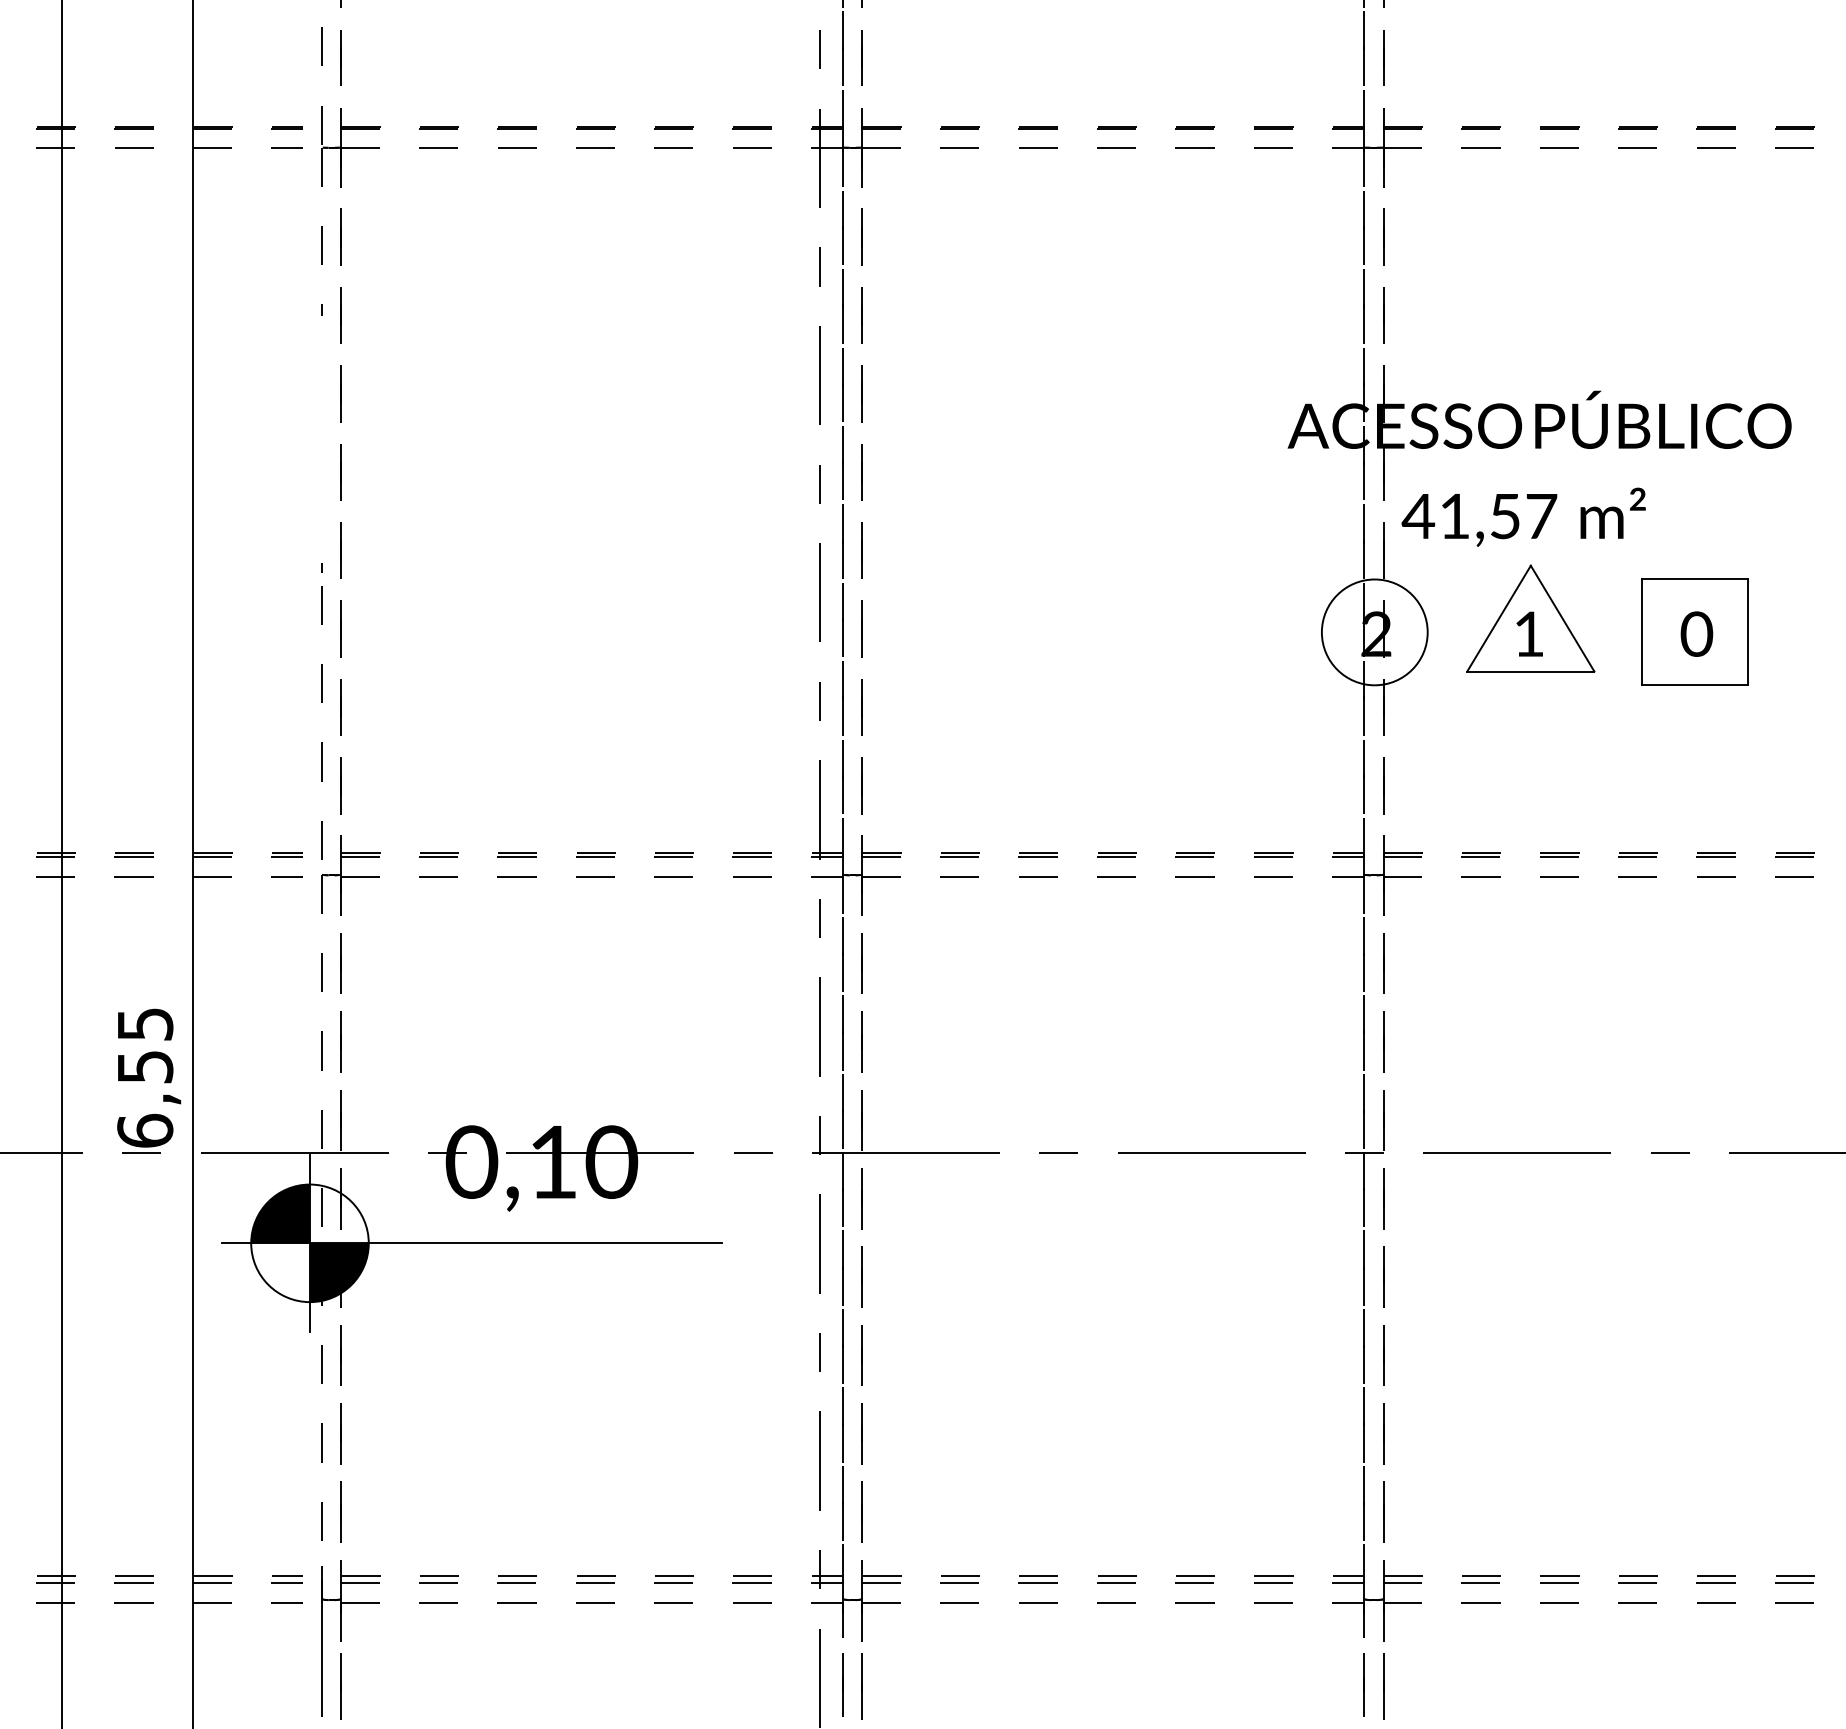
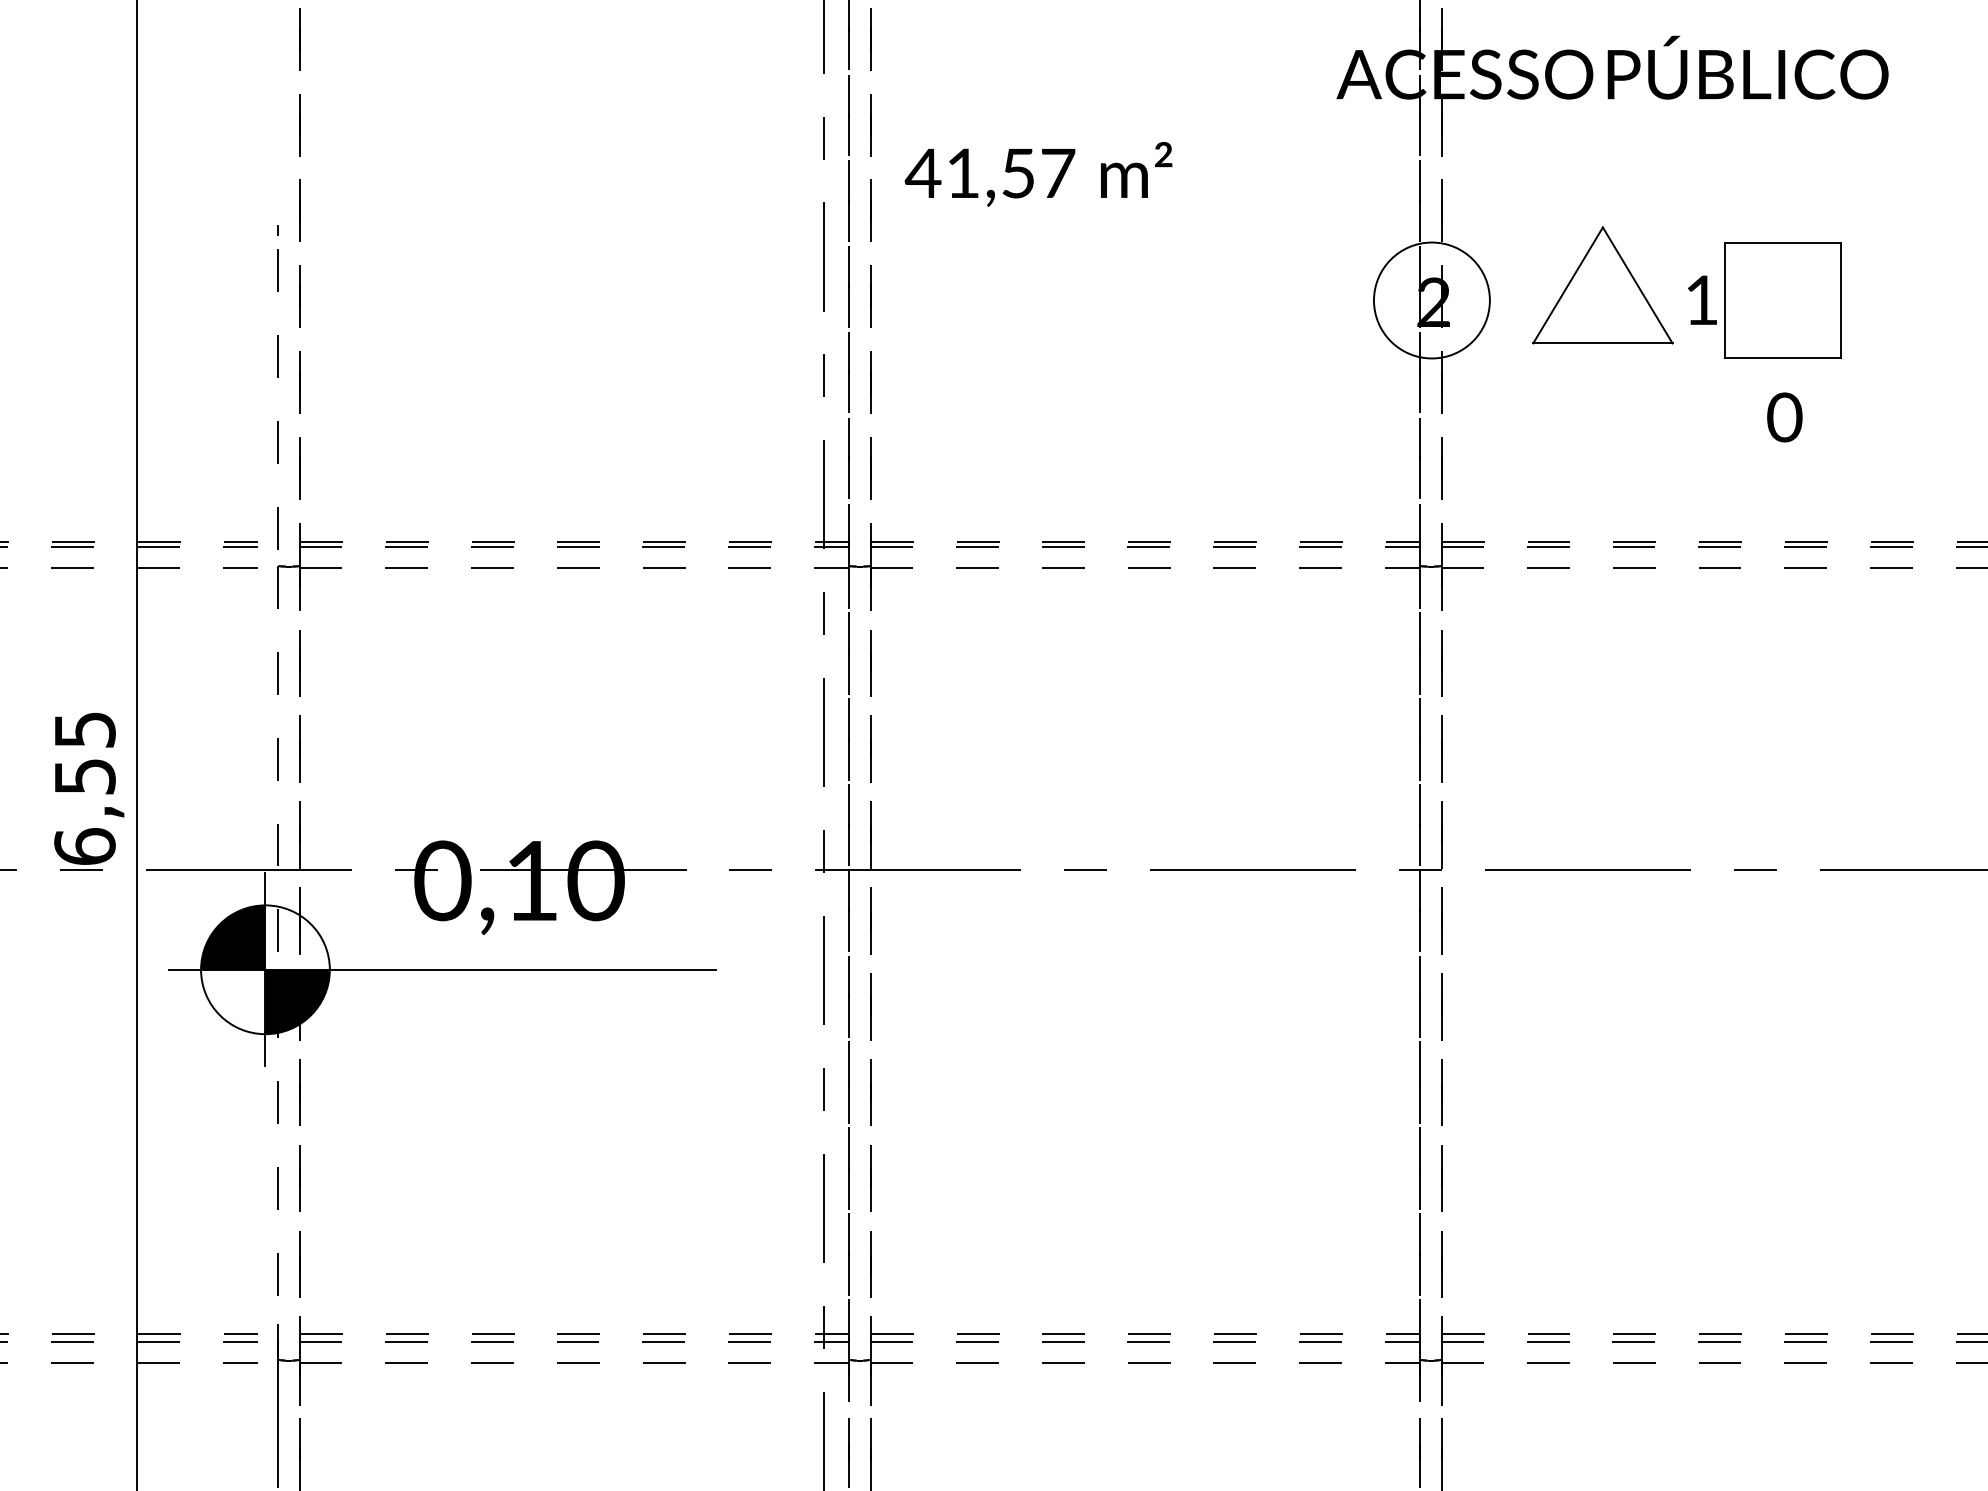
text: (1523, 516) -> (1038, 173), moved
text: (1529, 633) -> (1702, 299), moved
text: (1696, 633) -> (1784, 416), moved

